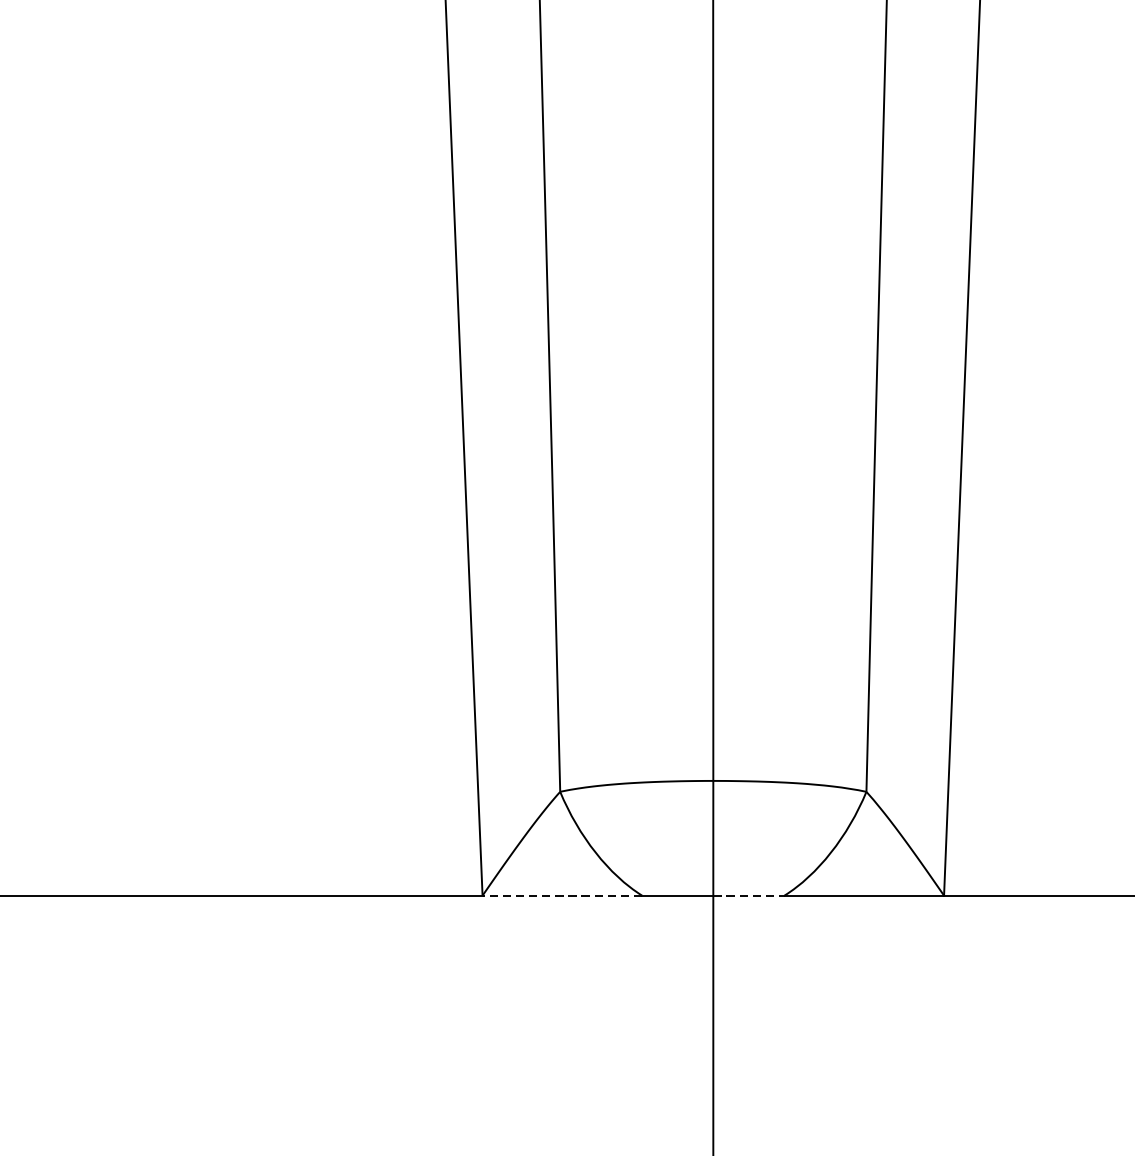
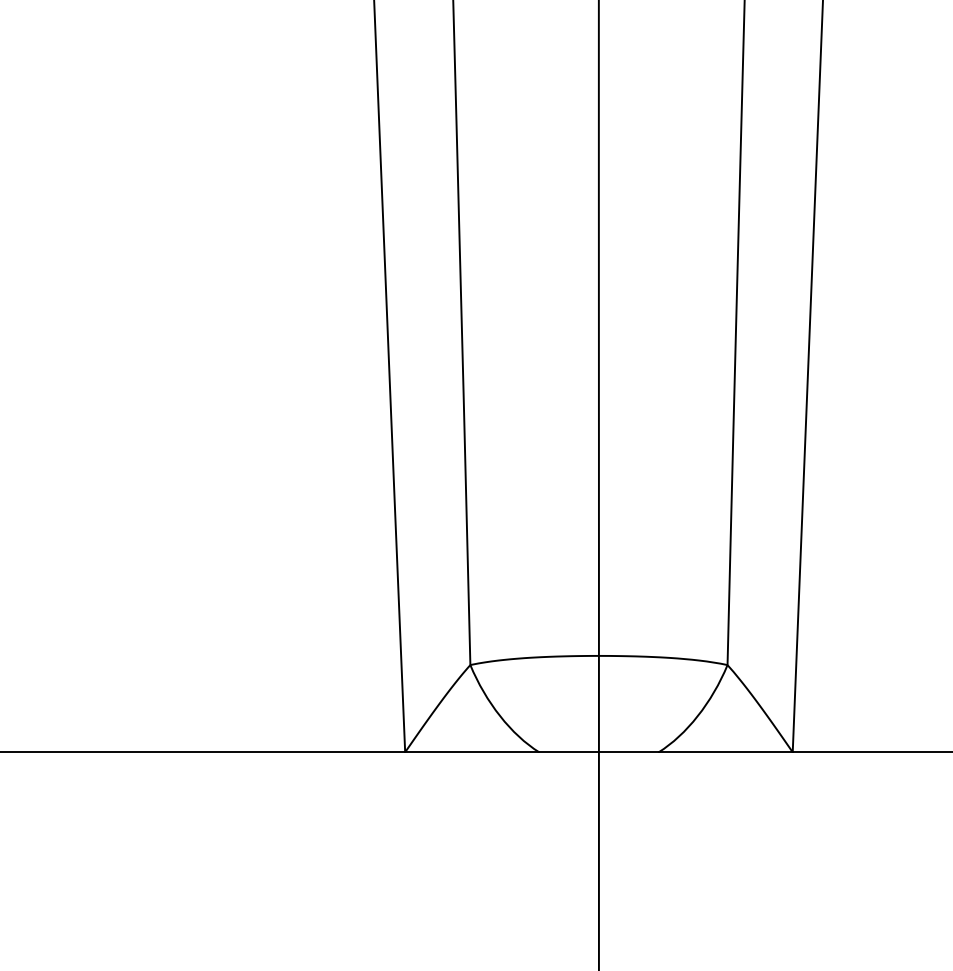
line: (561, 895) -> (471, 752), dashed -> solid
line: (748, 895) -> (628, 752), dashed -> solid

